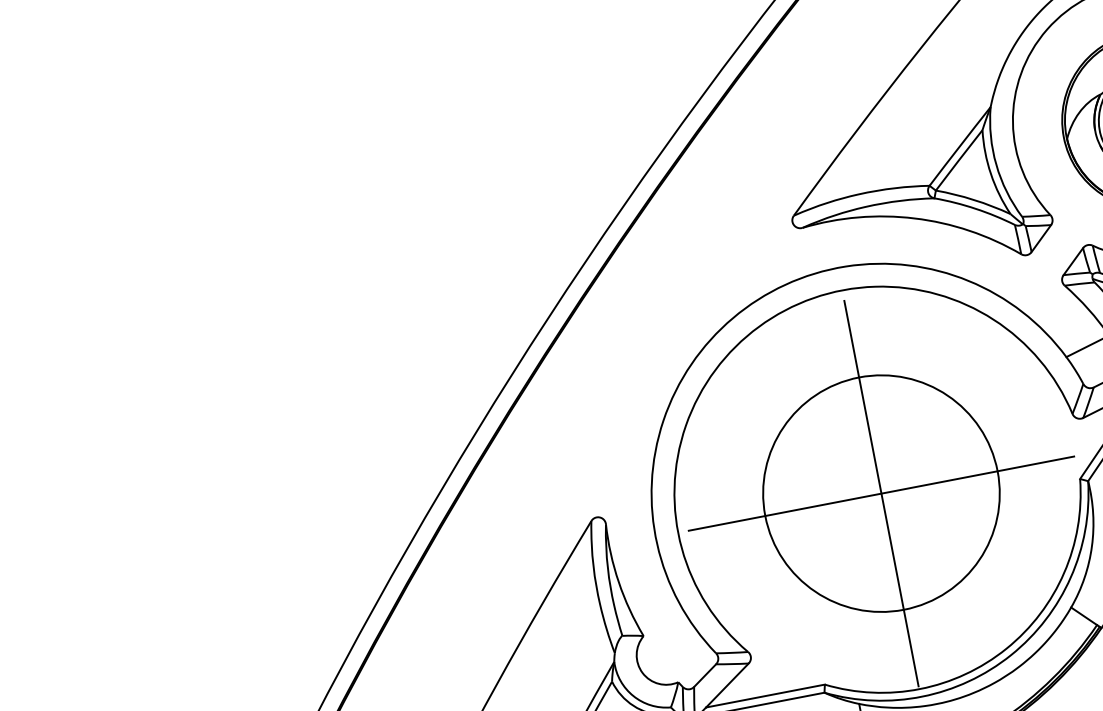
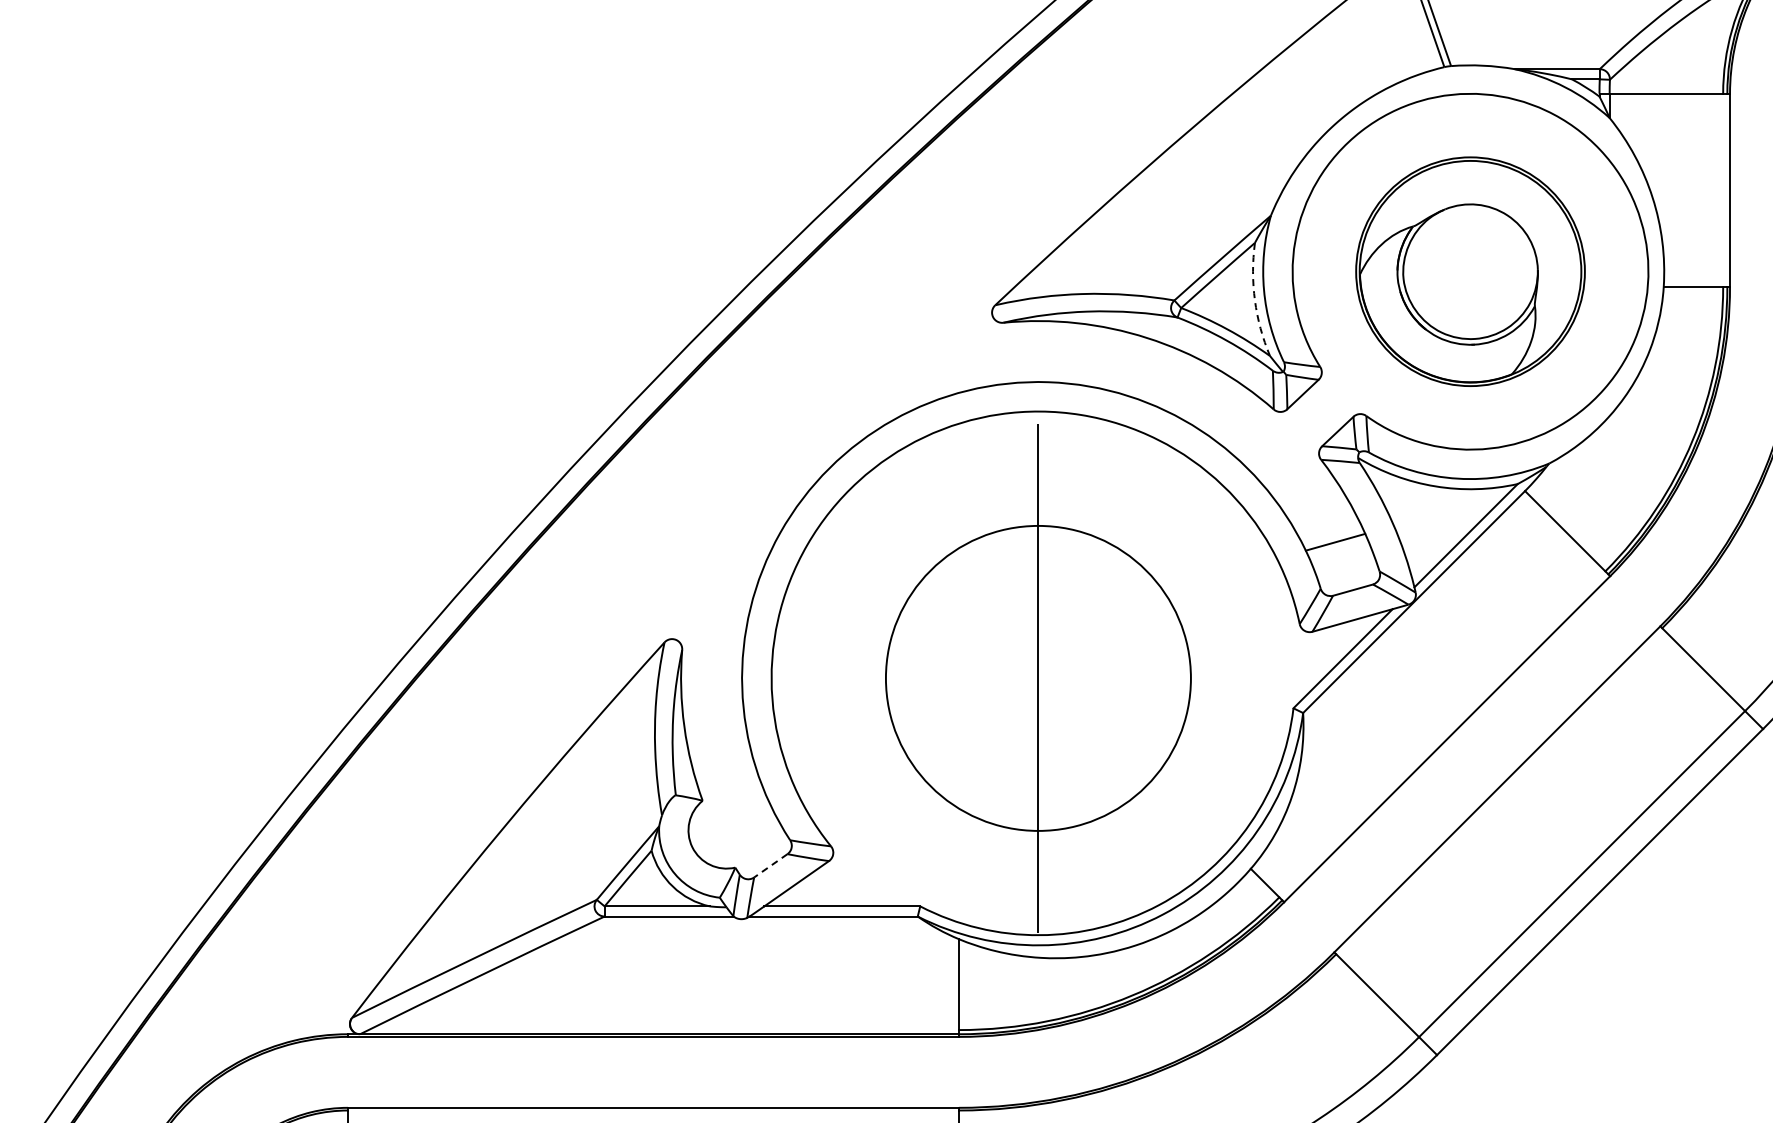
arc: (990, 174) -> (1254, 300), solid -> dashed
line: (881, 493) -> (1038, 678), removed
line: (704, 676) -> (770, 866), solid -> dashed

